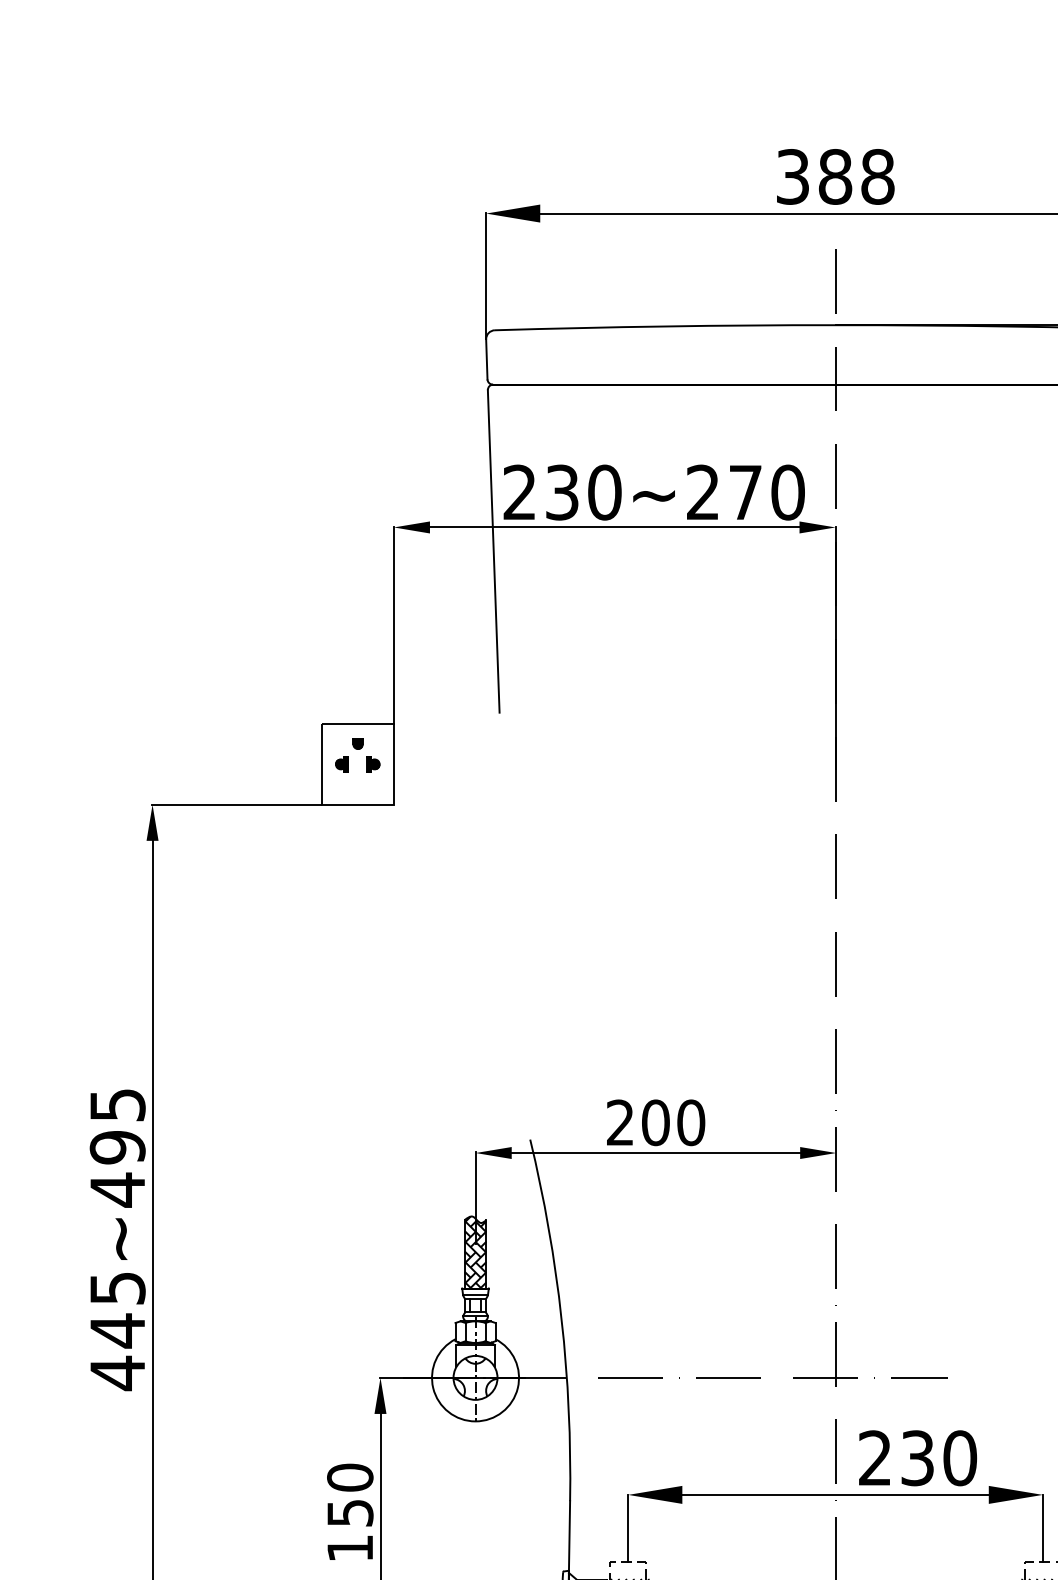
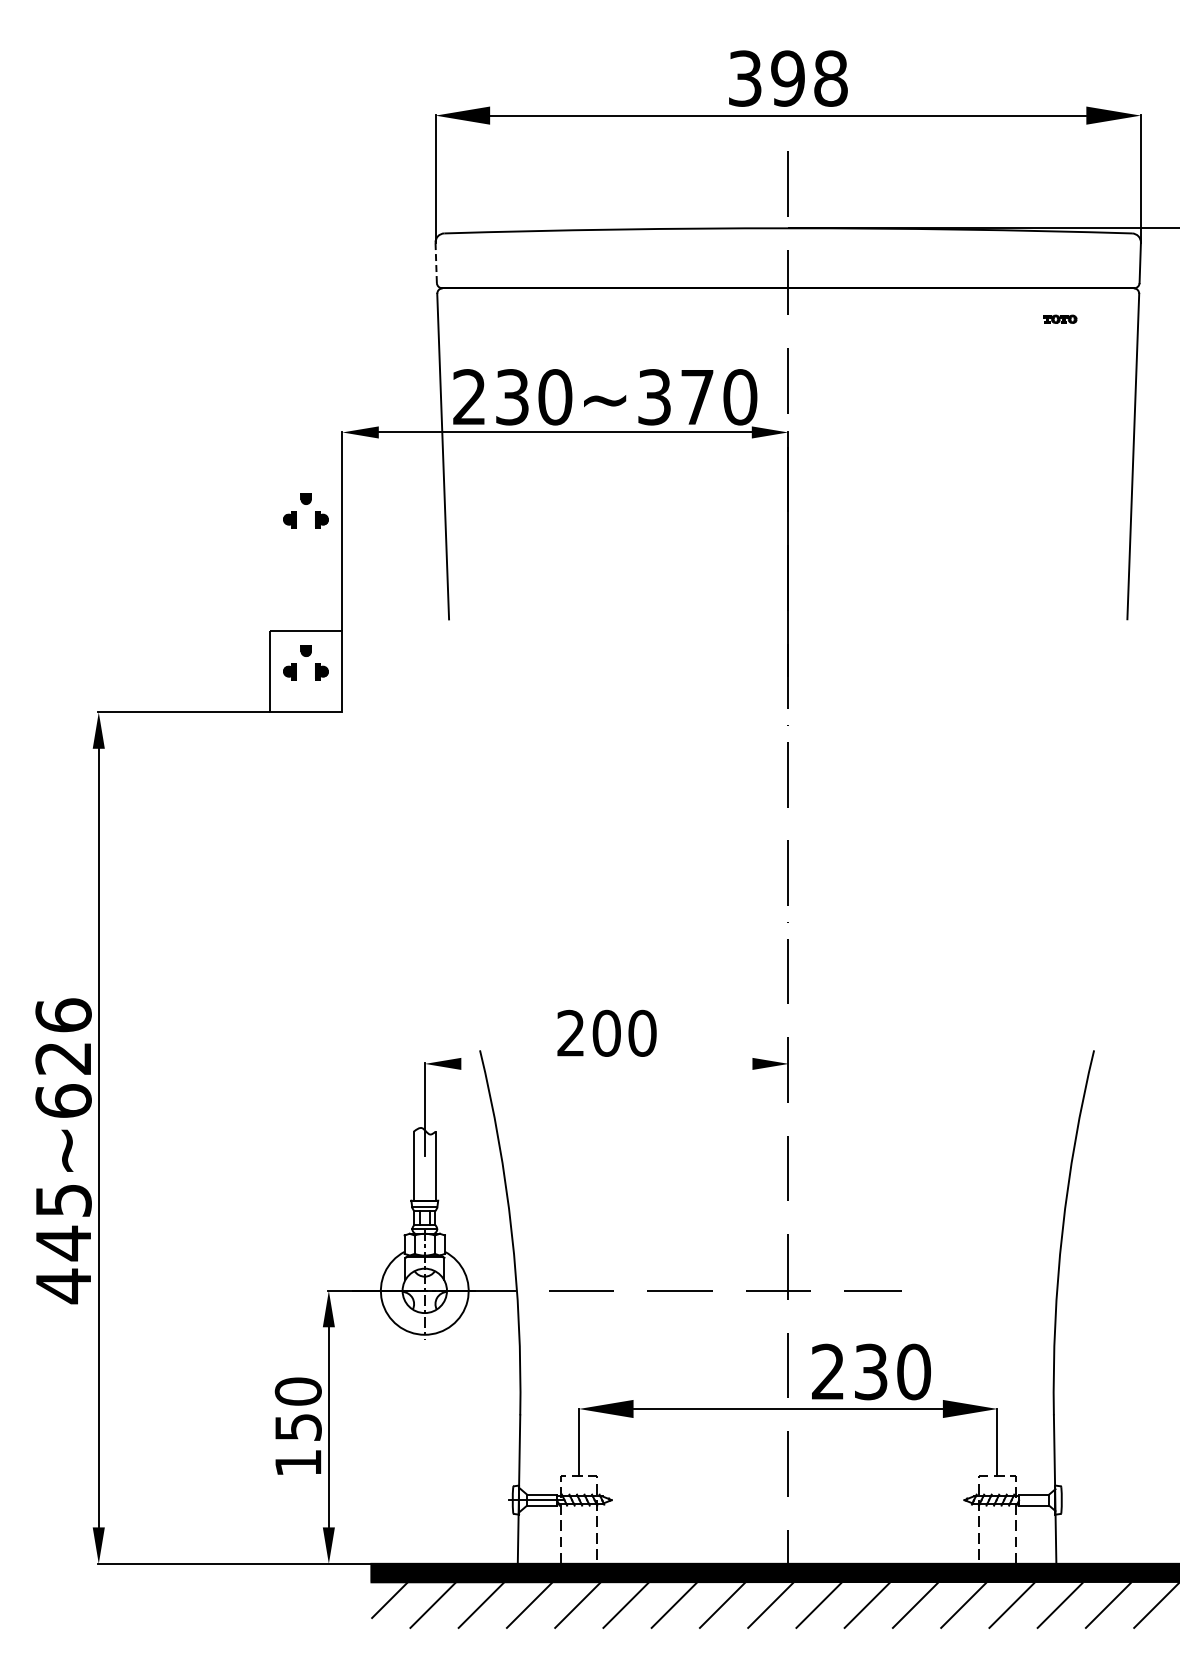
text: (834, 176) -> (787, 78), 388 -> 398
line: (487, 359) -> (436, 262), solid -> dashed
text: (703, 492) -> (654, 397), 230~270 -> 230~370
part: (357, 604) -> (305, 510), added
text: (117, 1147) -> (63, 1058), 445~495 -> 445~626
line: (655, 1152) -> (606, 1063), removed
hatch: (475, 1252) -> (424, 1164), removed

